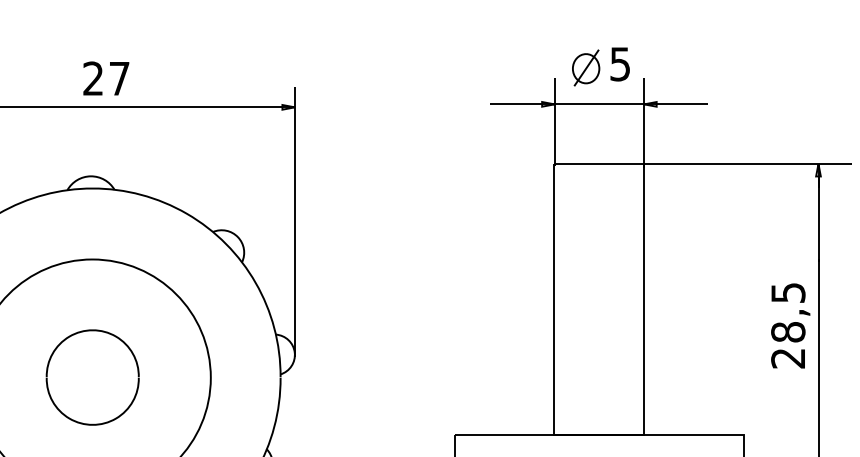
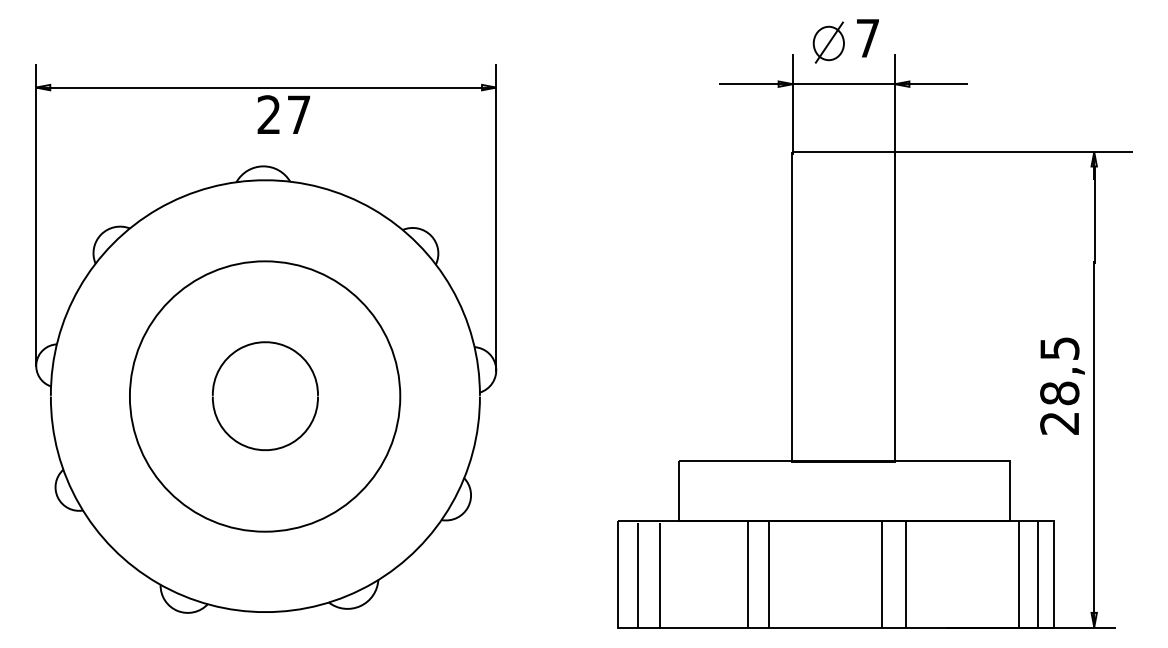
text: (619, 64) -> (867, 38), 5 -> 7
text: (105, 78) -> (283, 114), moved
text: (790, 325) -> (1062, 385), moved

